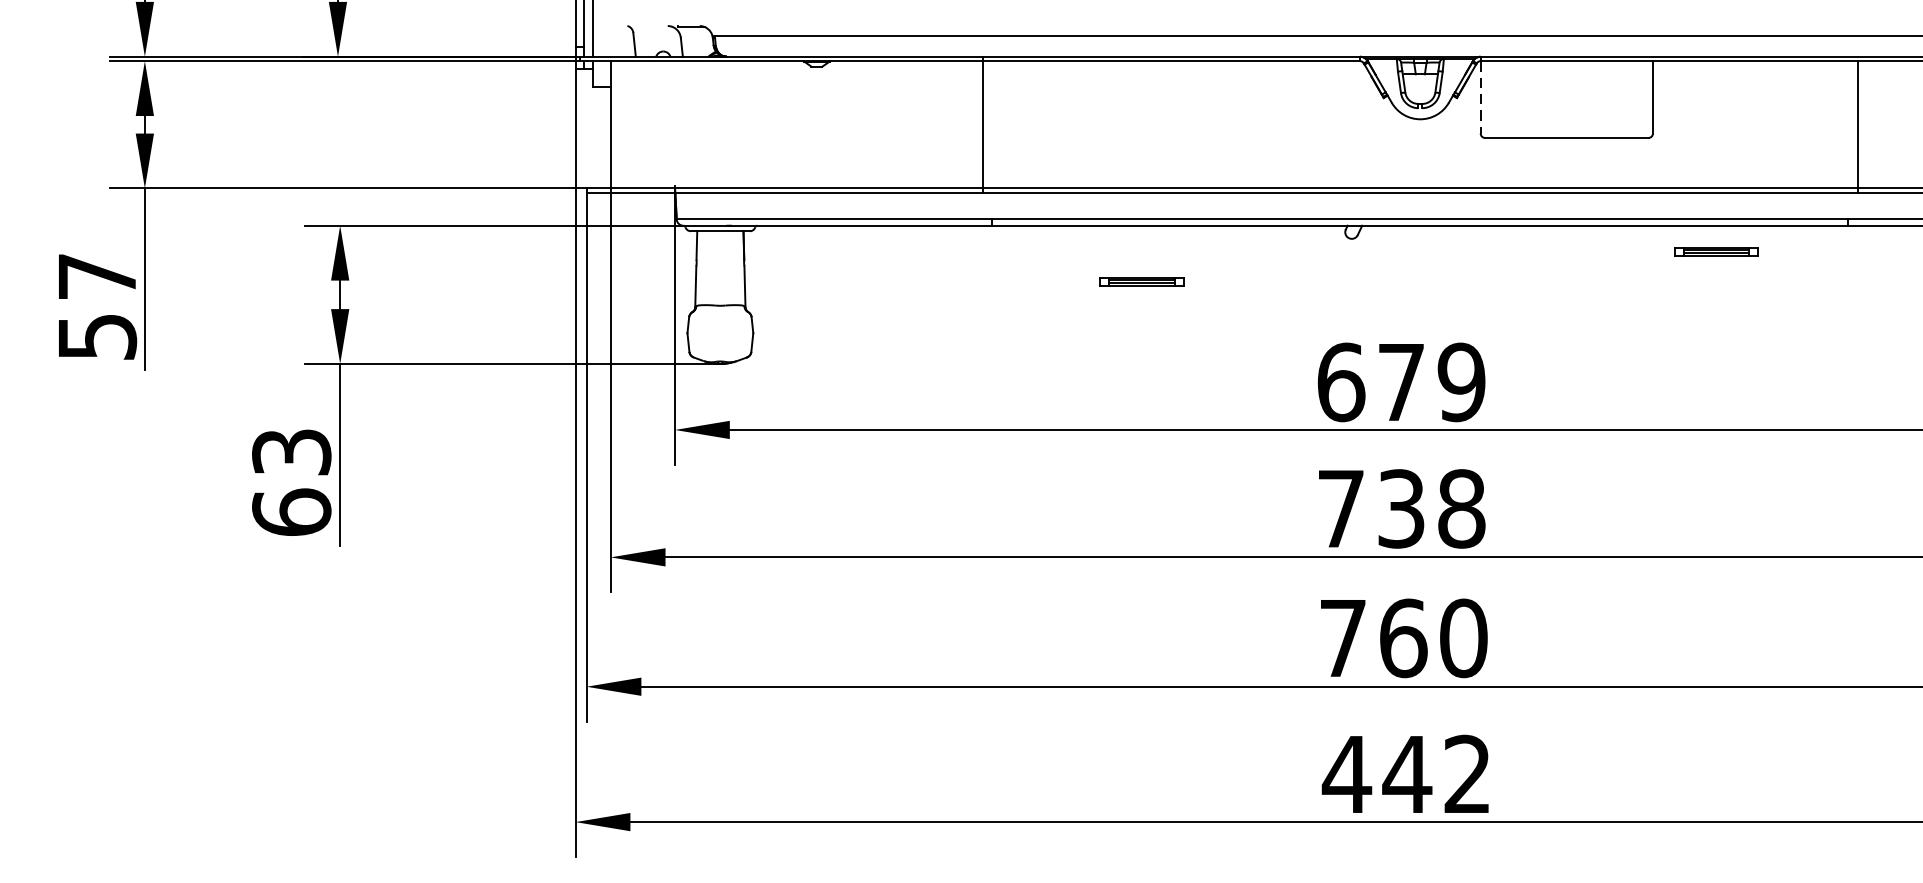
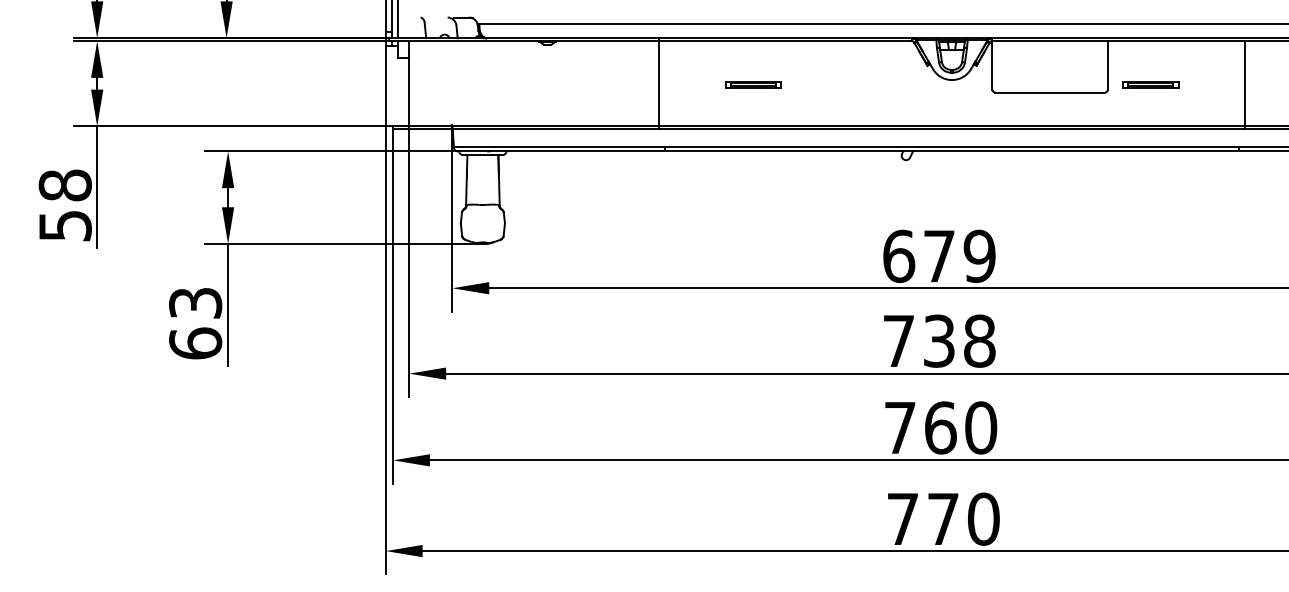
line: (1480, 97) -> (992, 65), dashed -> solid
part: (1716, 251) -> (1150, 84), moved
text: (96, 276) -> (64, 185), 57 -> 58
part: (1142, 281) -> (753, 84), moved
text: (1406, 773) -> (942, 518), 442 -> 770

